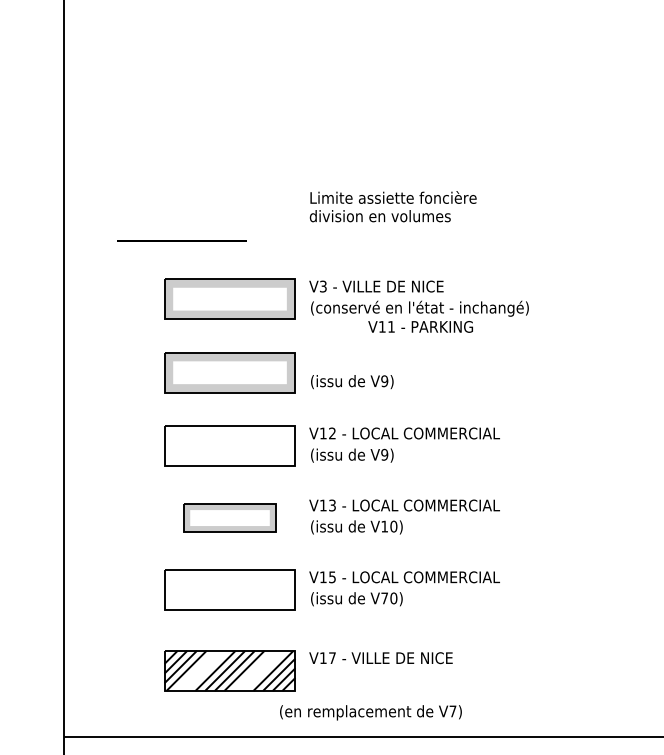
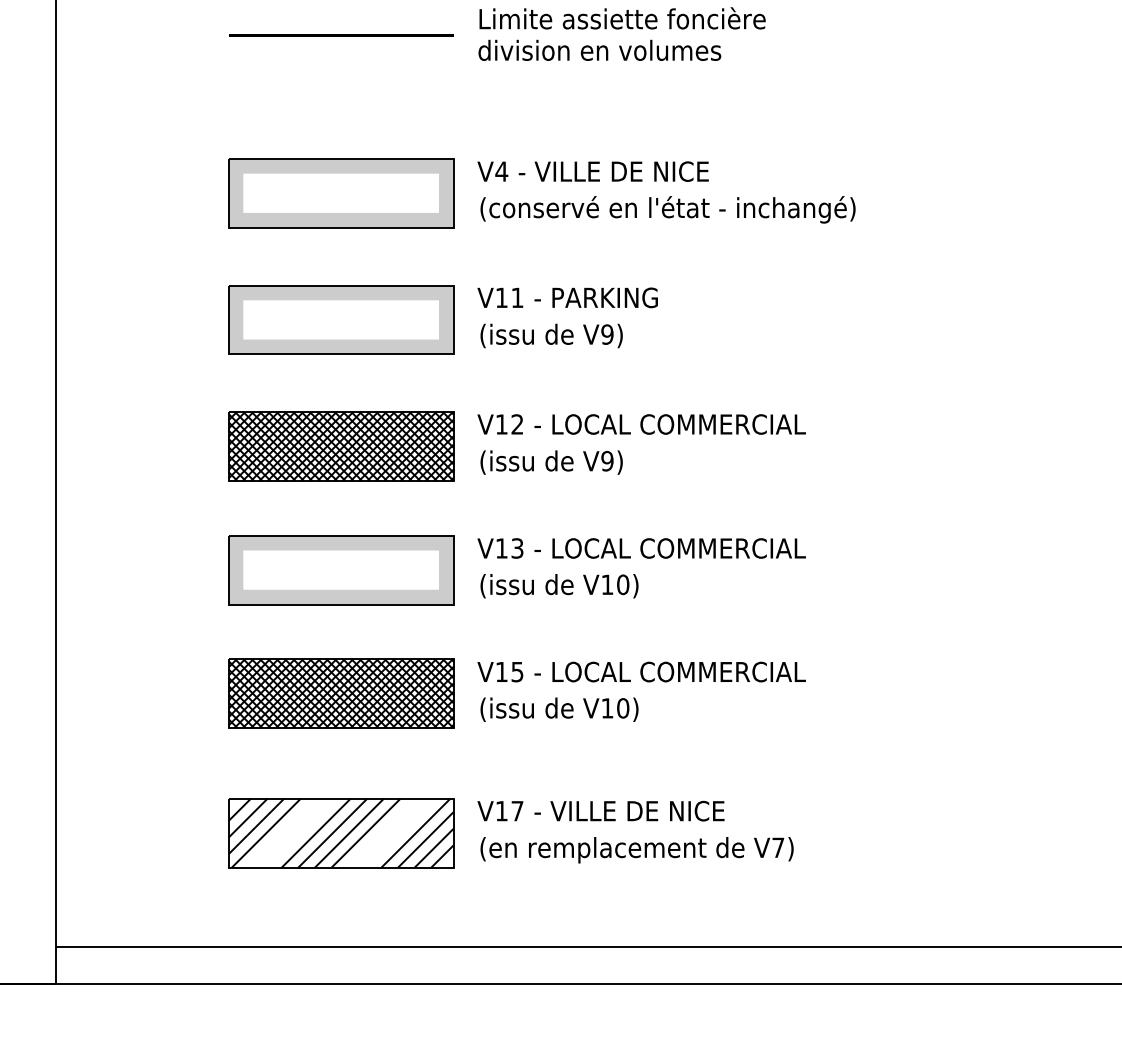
line: (181, 240) -> (340, 35), moved
text: (323, 286) -> (502, 171), V3 -> V4
text: (420, 326) -> (567, 297), moved
hatch: (229, 446) -> (340, 446), added
part: (229, 517) -> (340, 569), size x1.43
hatch: (229, 589) -> (340, 693), added
text: (384, 598) -> (607, 708), V70) -> V10)
text: (370, 712) -> (636, 849), moved

